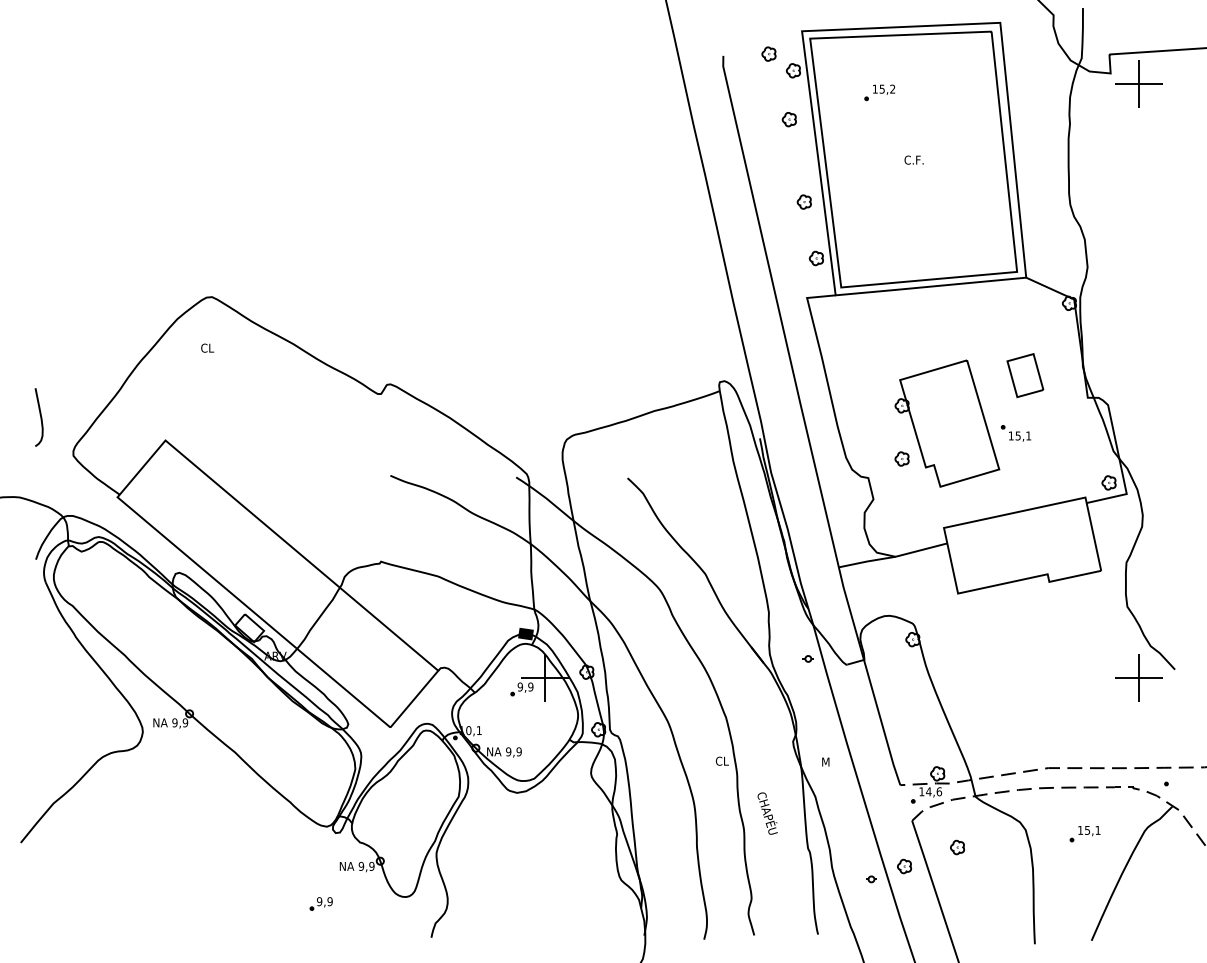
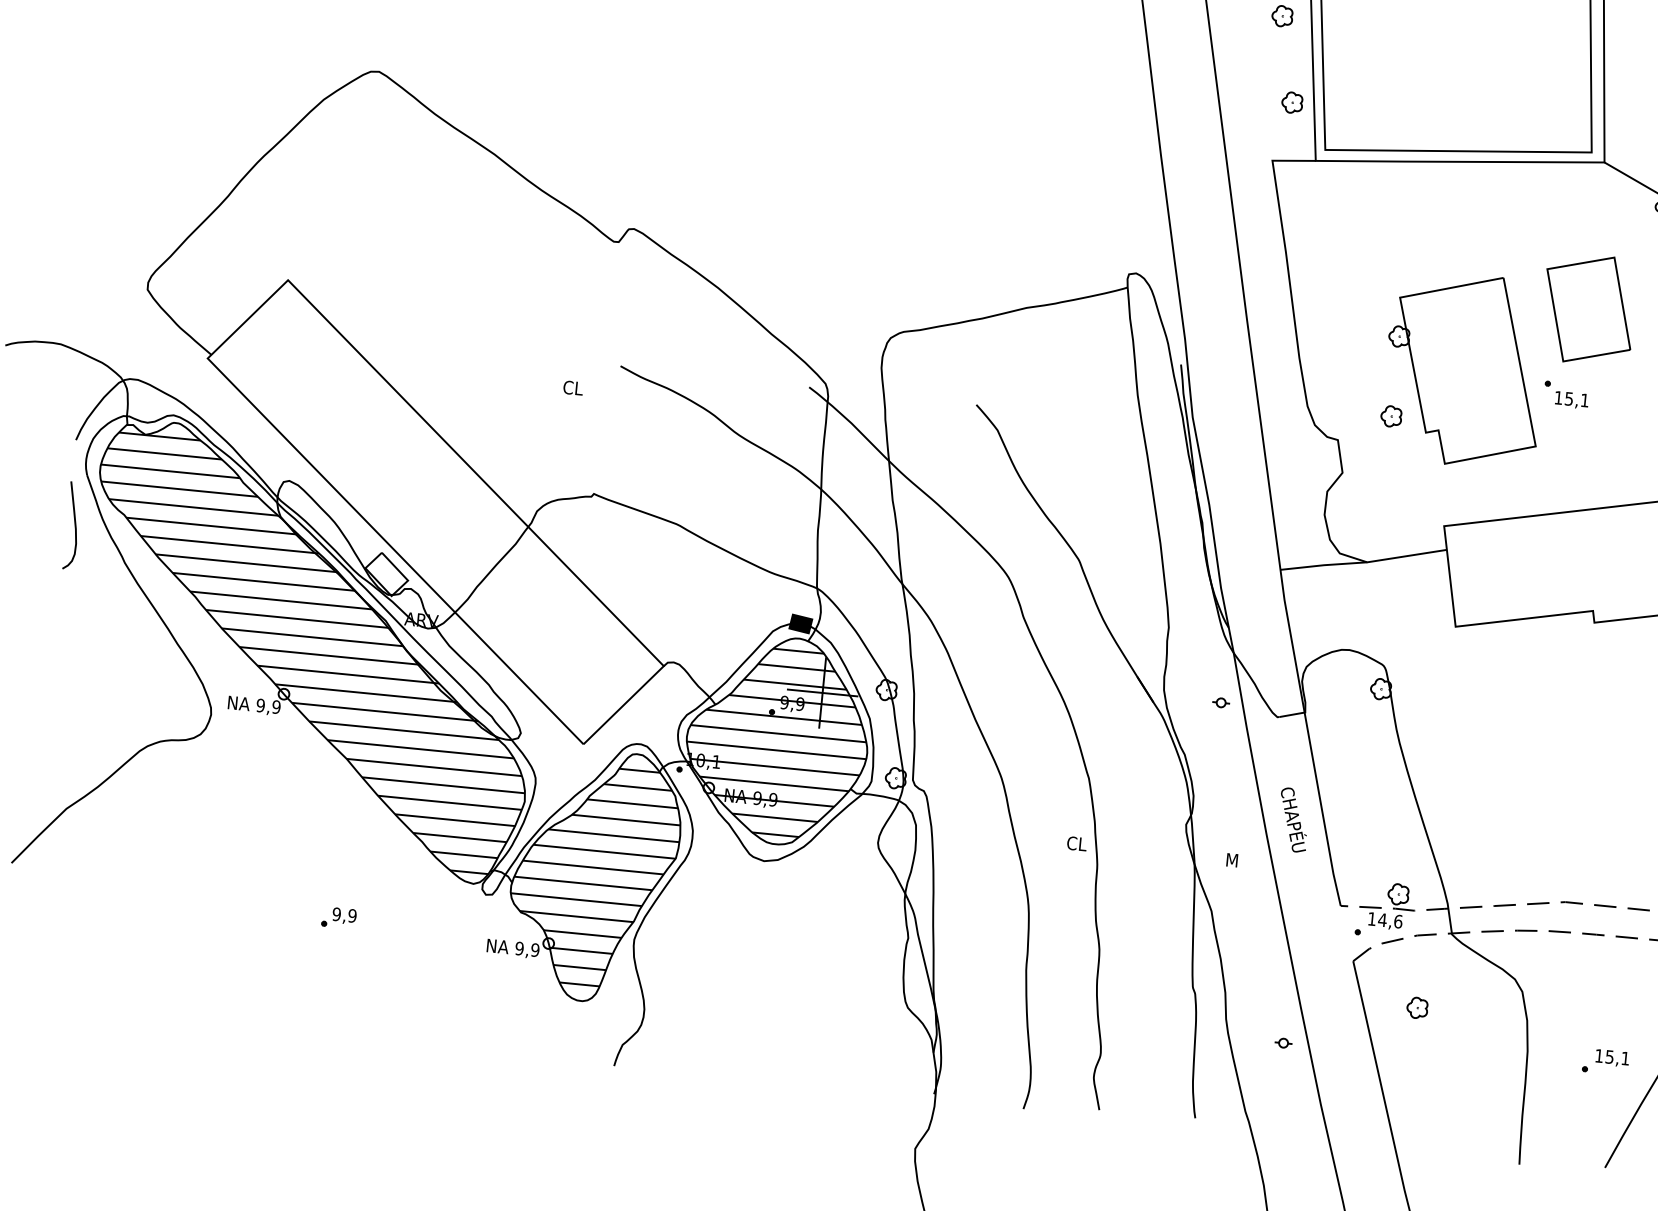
text: (207, 347) -> (573, 387), moved
part: (1025, 375) -> (1589, 309), size x1.67
curve: (40, 417) -> (74, 526), moved
hatch: (204, 685) -> (310, 653), added
hatch: (517, 713) -> (776, 741), added
hatch: (405, 813) -> (593, 875), added
text: (767, 813) -> (1293, 819), moved
part: (1084, 834) -> (1604, 1062), moved
part: (904, 866) -> (1335, 1028), removed
part: (320, 903) -> (337, 917), moved

